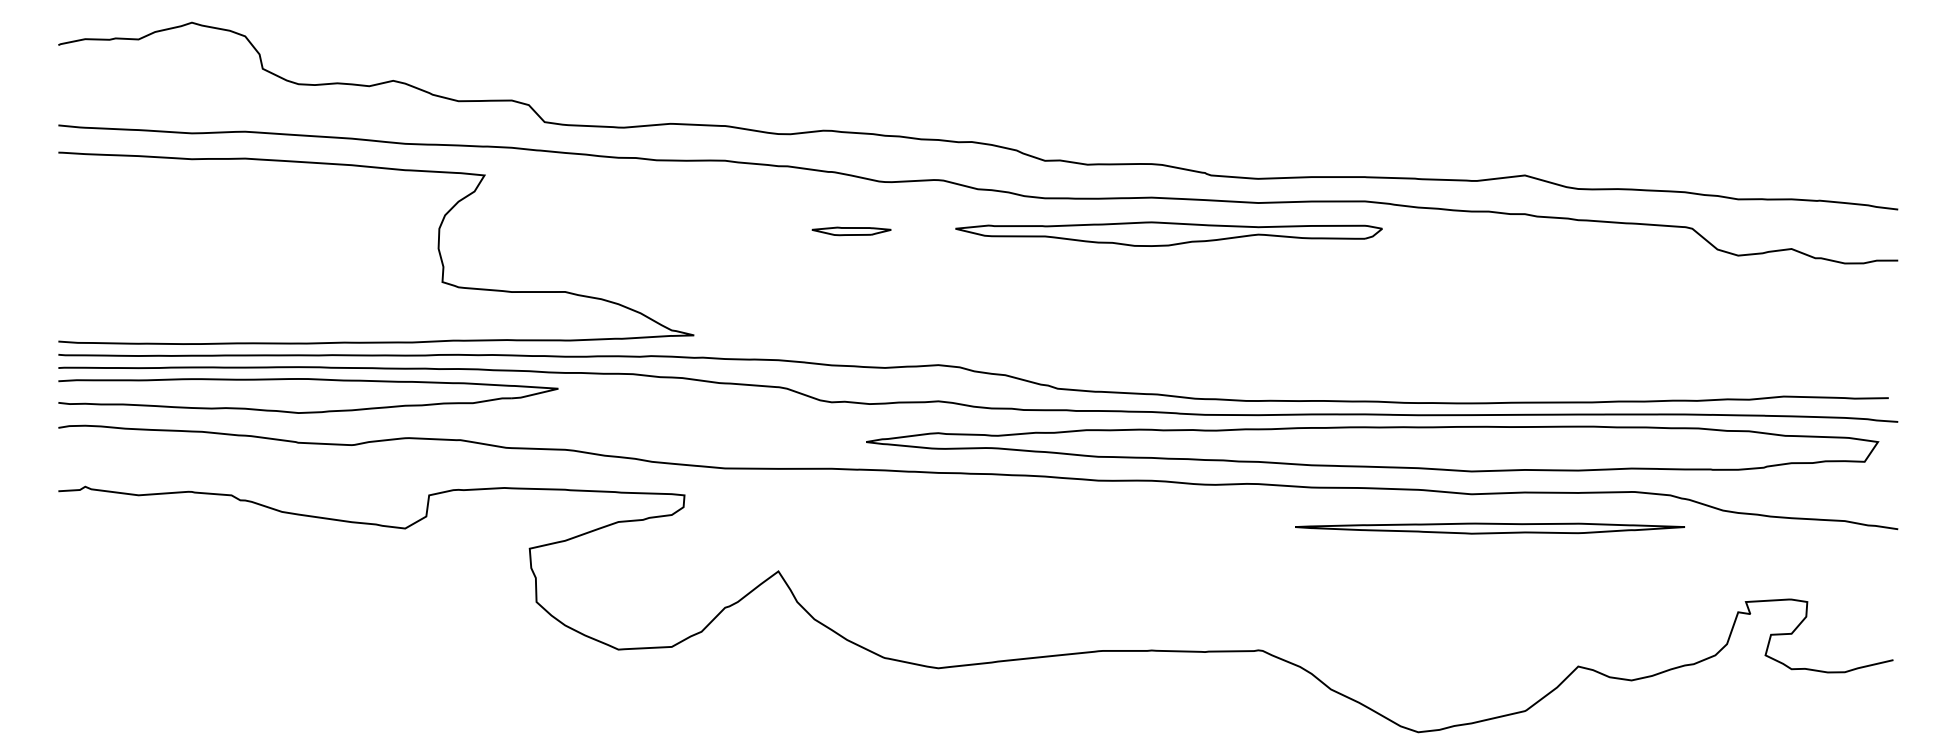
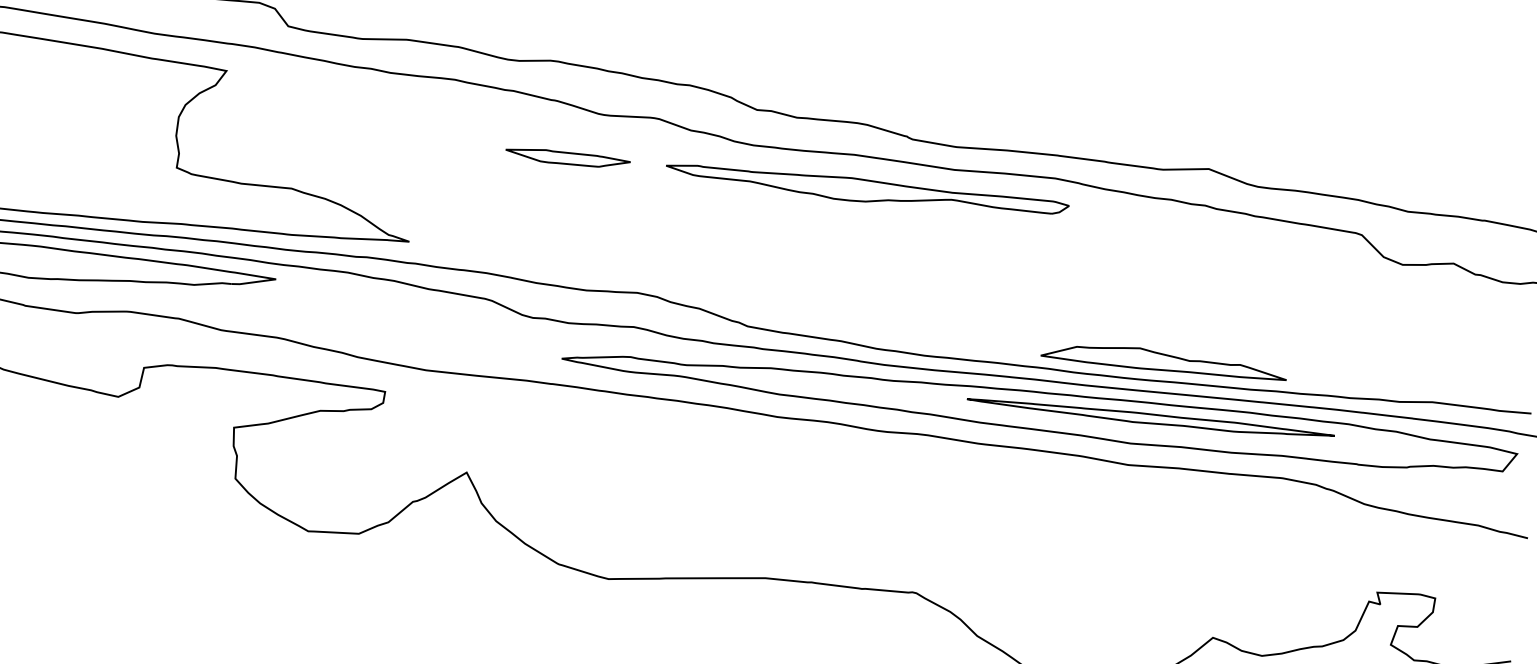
part: (851, 231) -> (567, 158), size x1.67
part: (1498, 380) -> (1164, 360), added
part: (1489, 528) -> (1150, 418), moved

